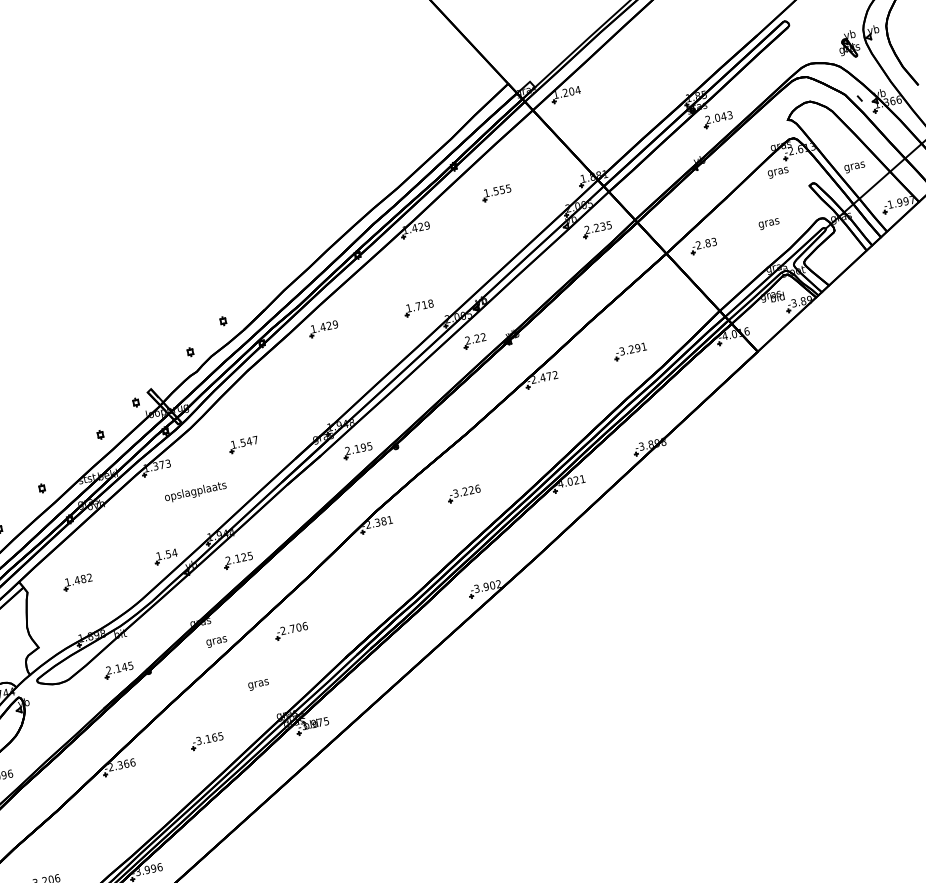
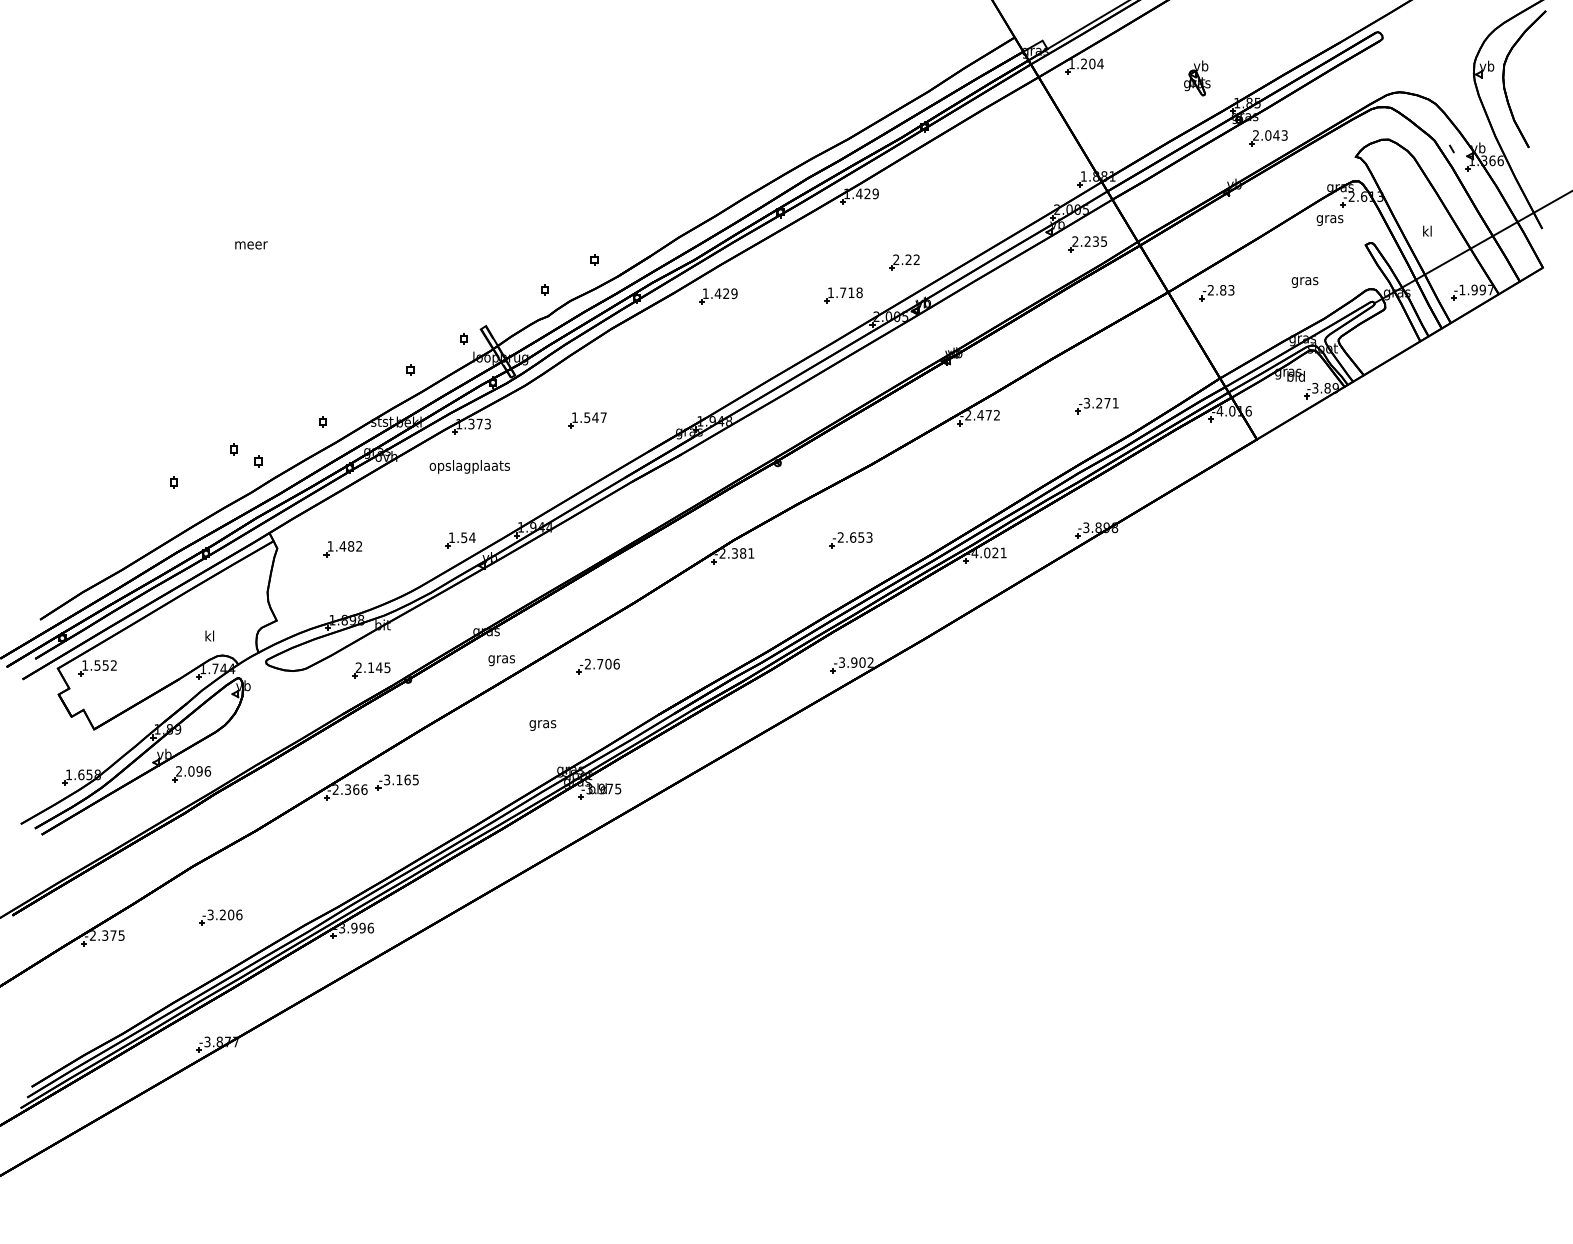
part: (848, 44) -> (1197, 78), moved
text: (854, 166) -> (1427, 232), gras -> kl
part: (496, 193) -> (971, 171), removed
part: (474, 341) -> (904, 262), moved
text: (637, 347) -> (1107, 402), -3.291 -> -3.271
part: (358, 451) -> (729, 458), removed
text: (195, 491) -> (469, 466), moved
text: (466, 491) -> (854, 537), -3.226 -> -2.653
part: (238, 560) -> (550, 564), removed
part: (206, 741) -> (396, 782), moved

